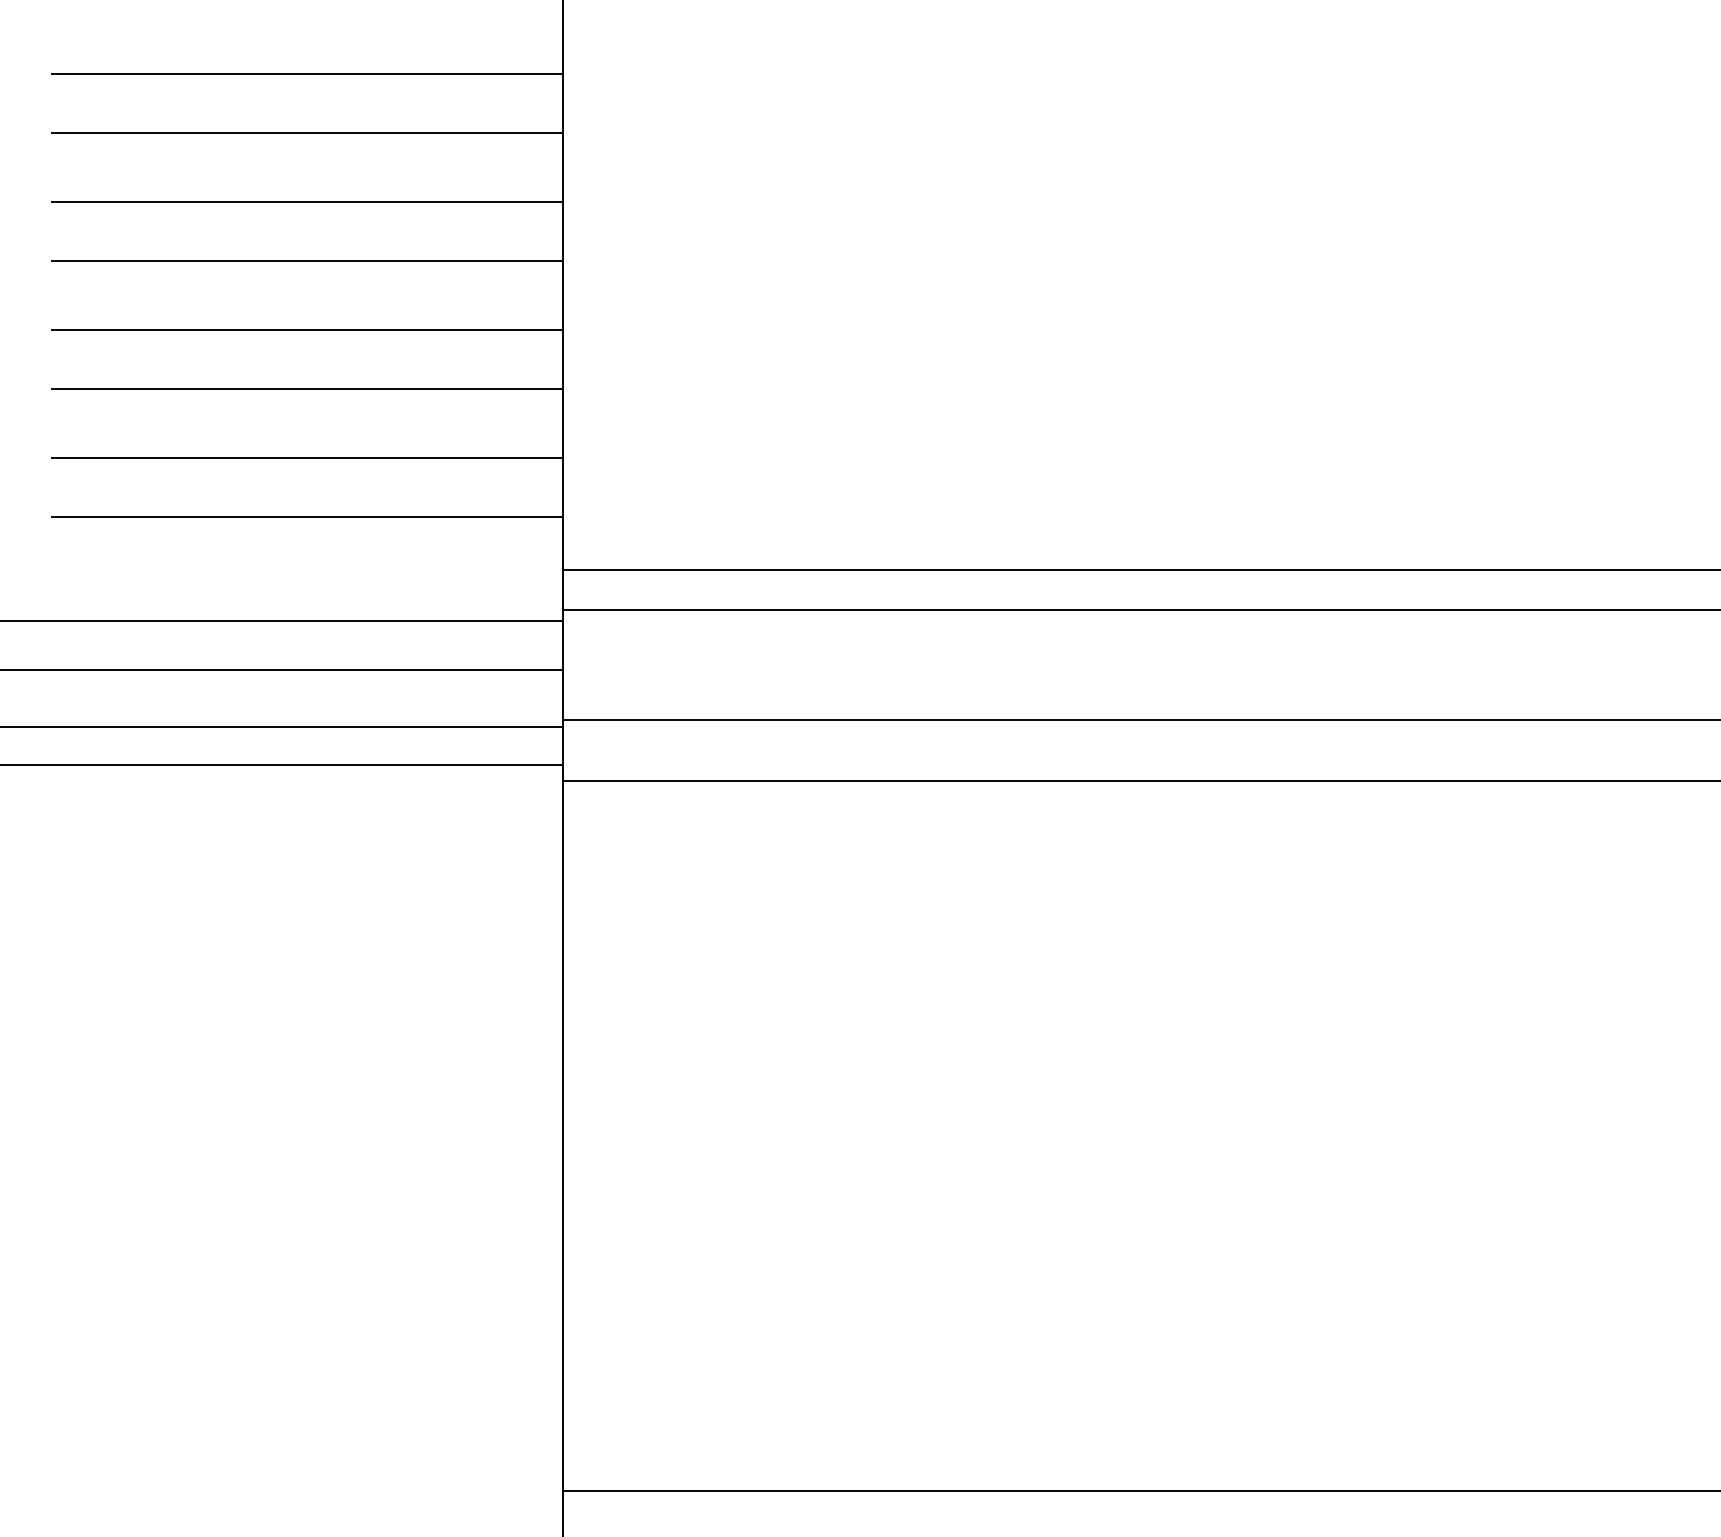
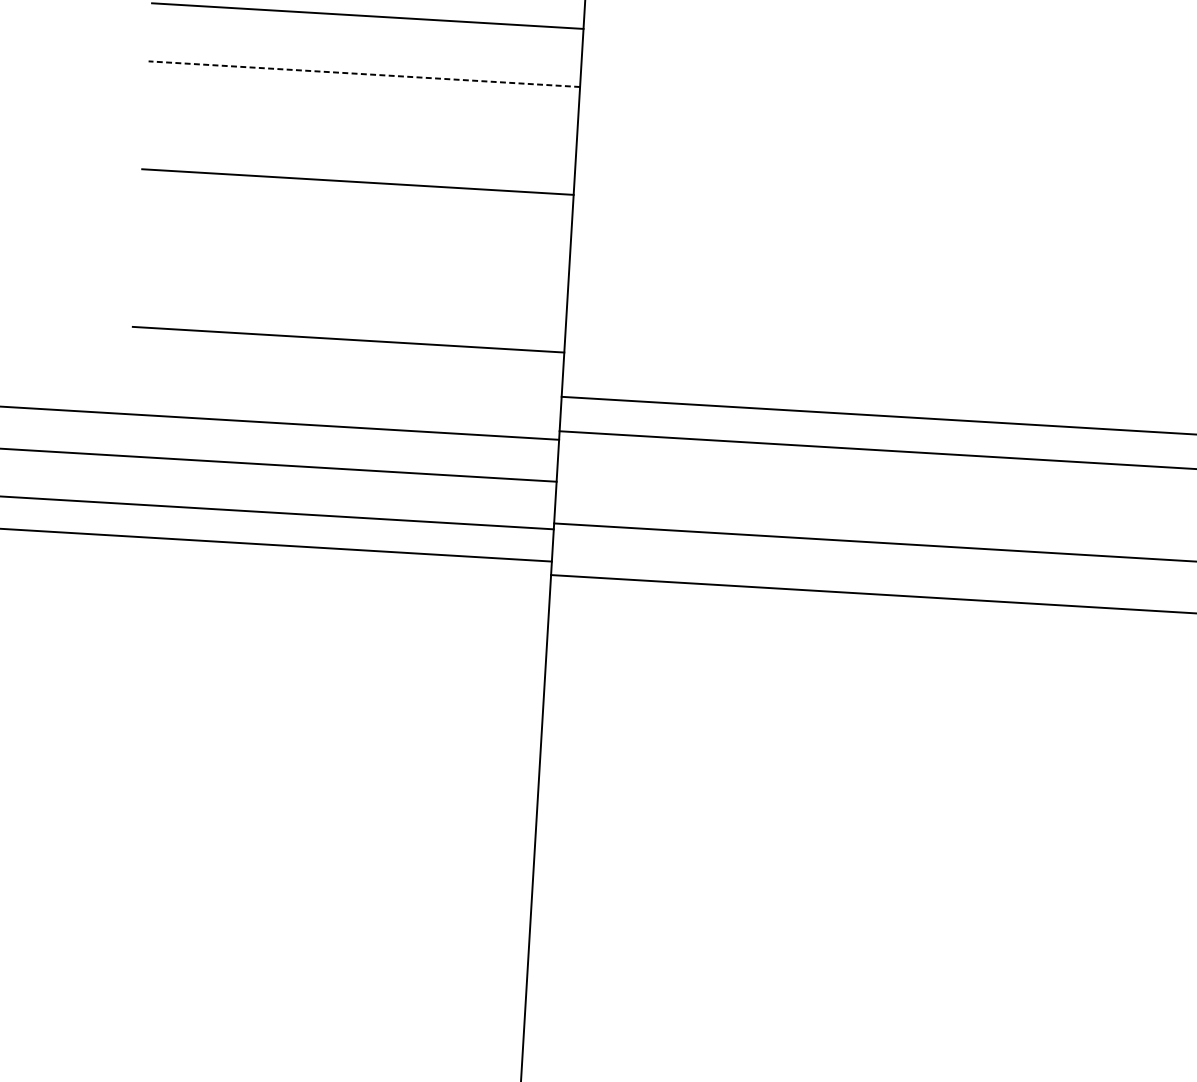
line: (307, 202) -> (364, 74), solid -> dashed
line: (307, 261) -> (361, 124), removed
line: (307, 389) -> (354, 232), removed
line: (307, 458) -> (351, 290), removed

